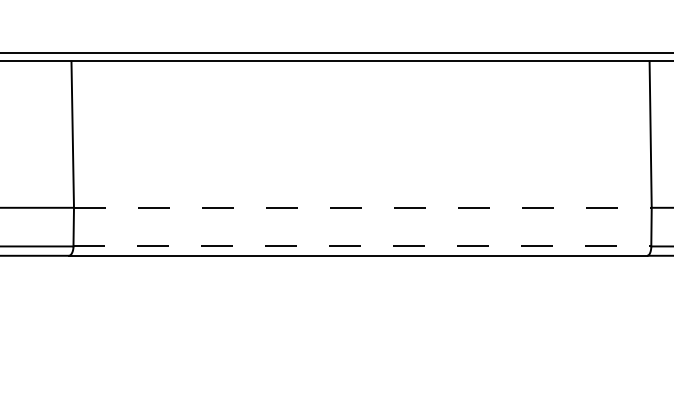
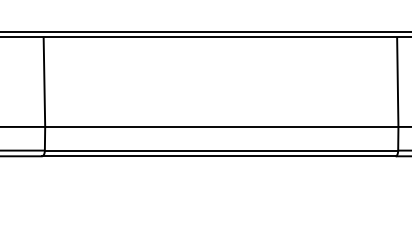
line: (362, 207) -> (221, 126), dashed -> solid
line: (362, 246) -> (221, 150), dashed -> solid

